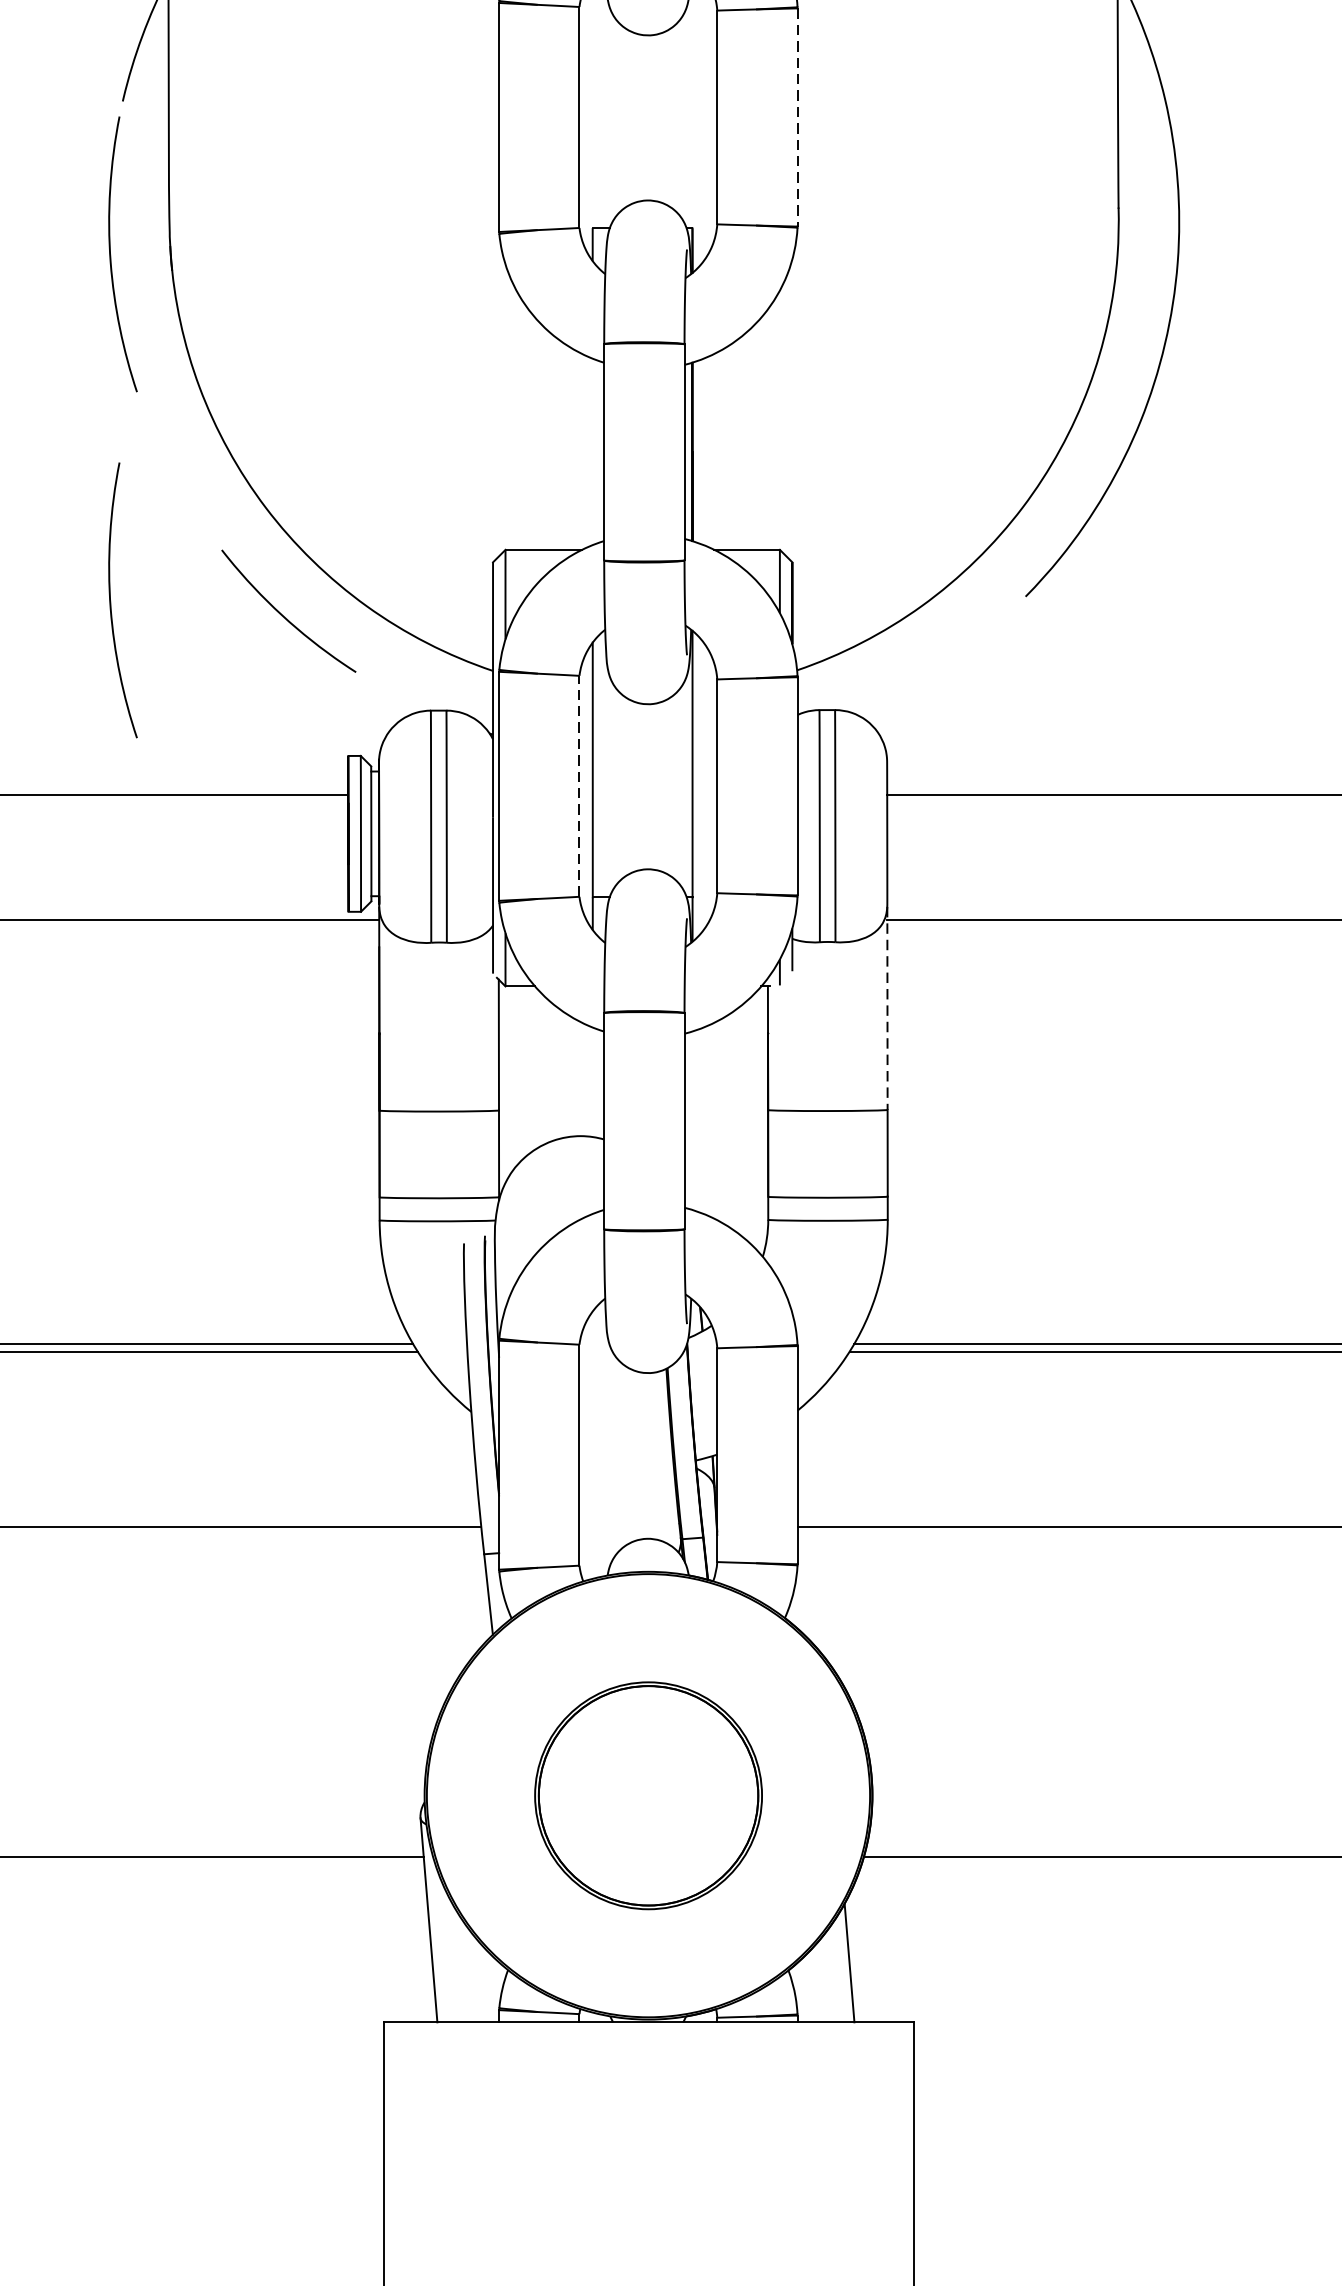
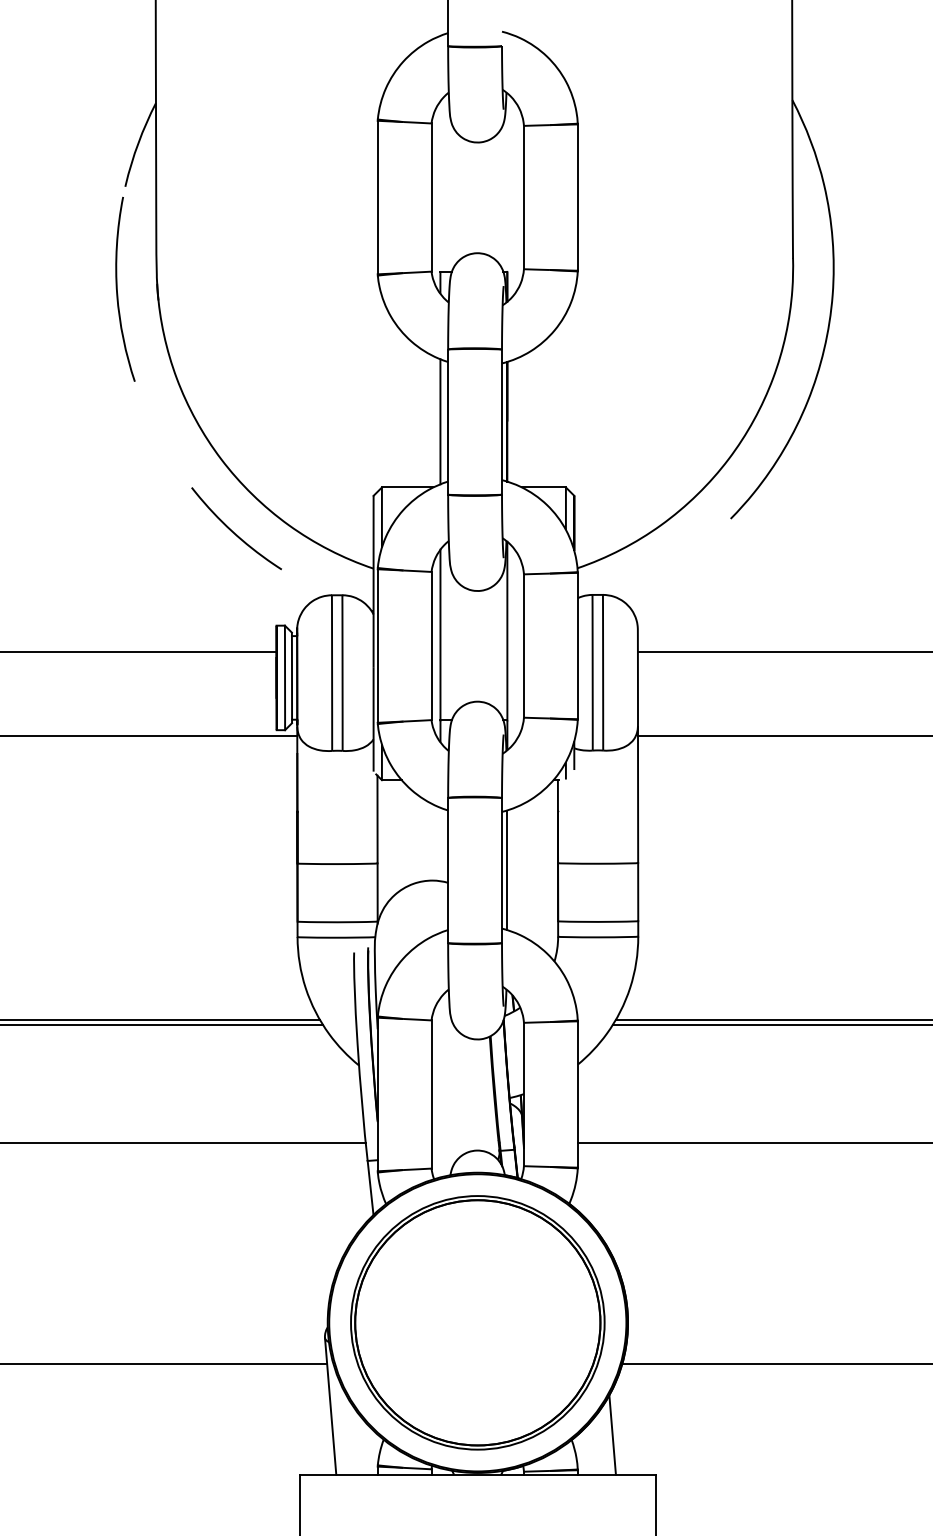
line: (797, 118) -> (577, 198), dashed -> solid
line: (592, 451) -> (440, 421), added
curve: (111, 599) -> (117, 520), removed
line: (579, 785) -> (431, 645), dashed -> solid
line: (888, 1009) -> (638, 795), dashed -> solid
line: (692, 1121) -> (507, 870), added
part: (647, 1795) -> (477, 1322), size x1.67

